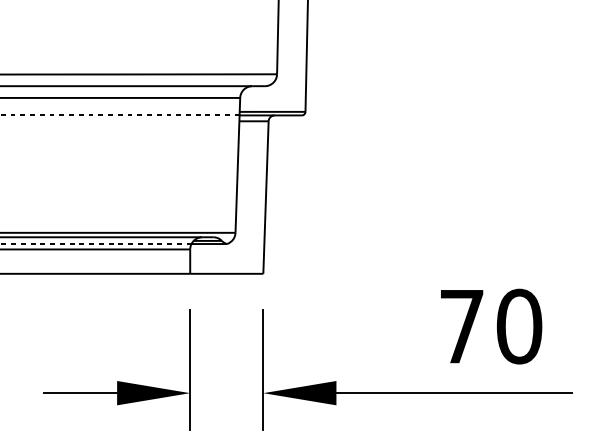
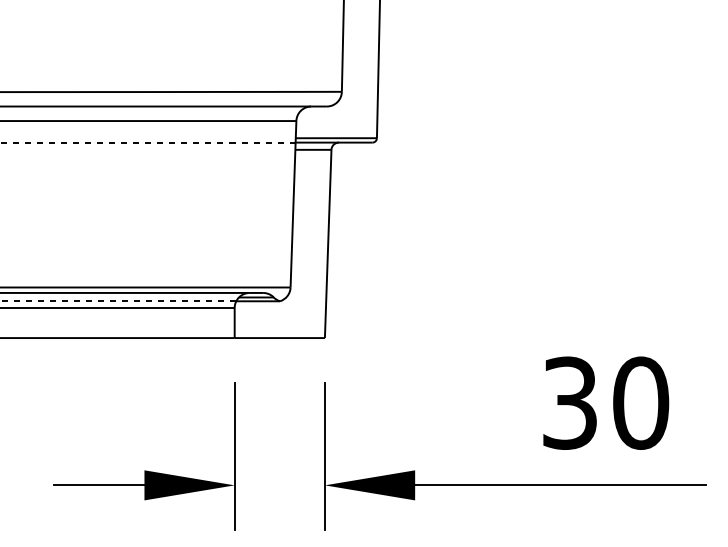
text: (461, 326) -> (569, 402), 70 -> 30

